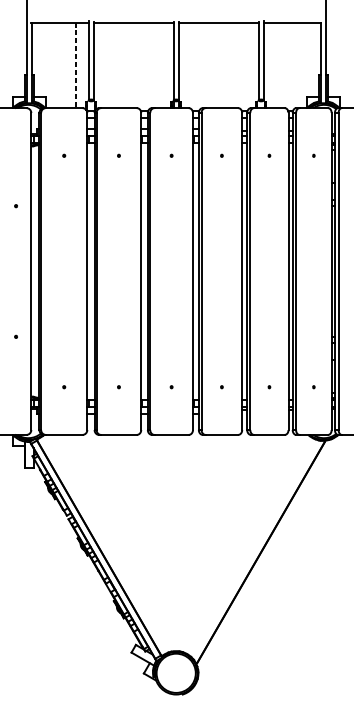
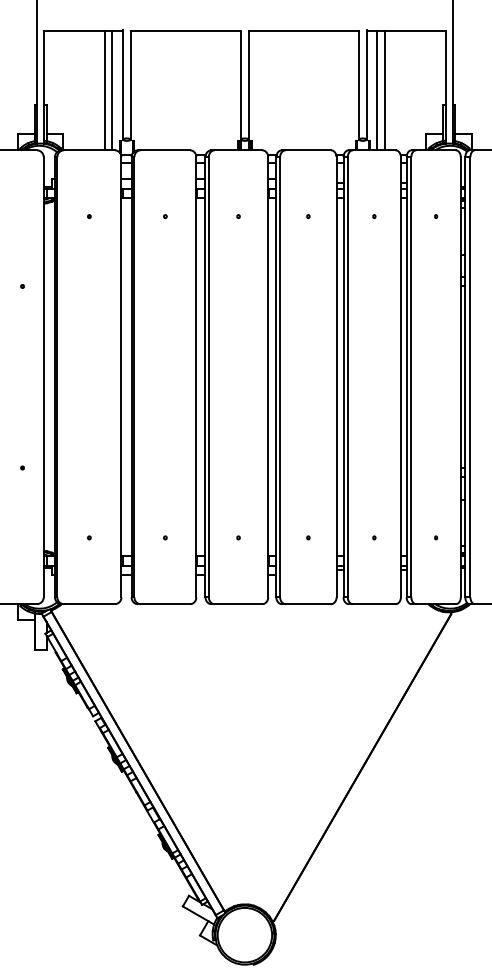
line: (75, 65) -> (105, 91), dashed -> solid
line: (80, 65) -> (112, 90), added
line: (271, 65) -> (377, 90), added
line: (276, 65) -> (384, 90), added

